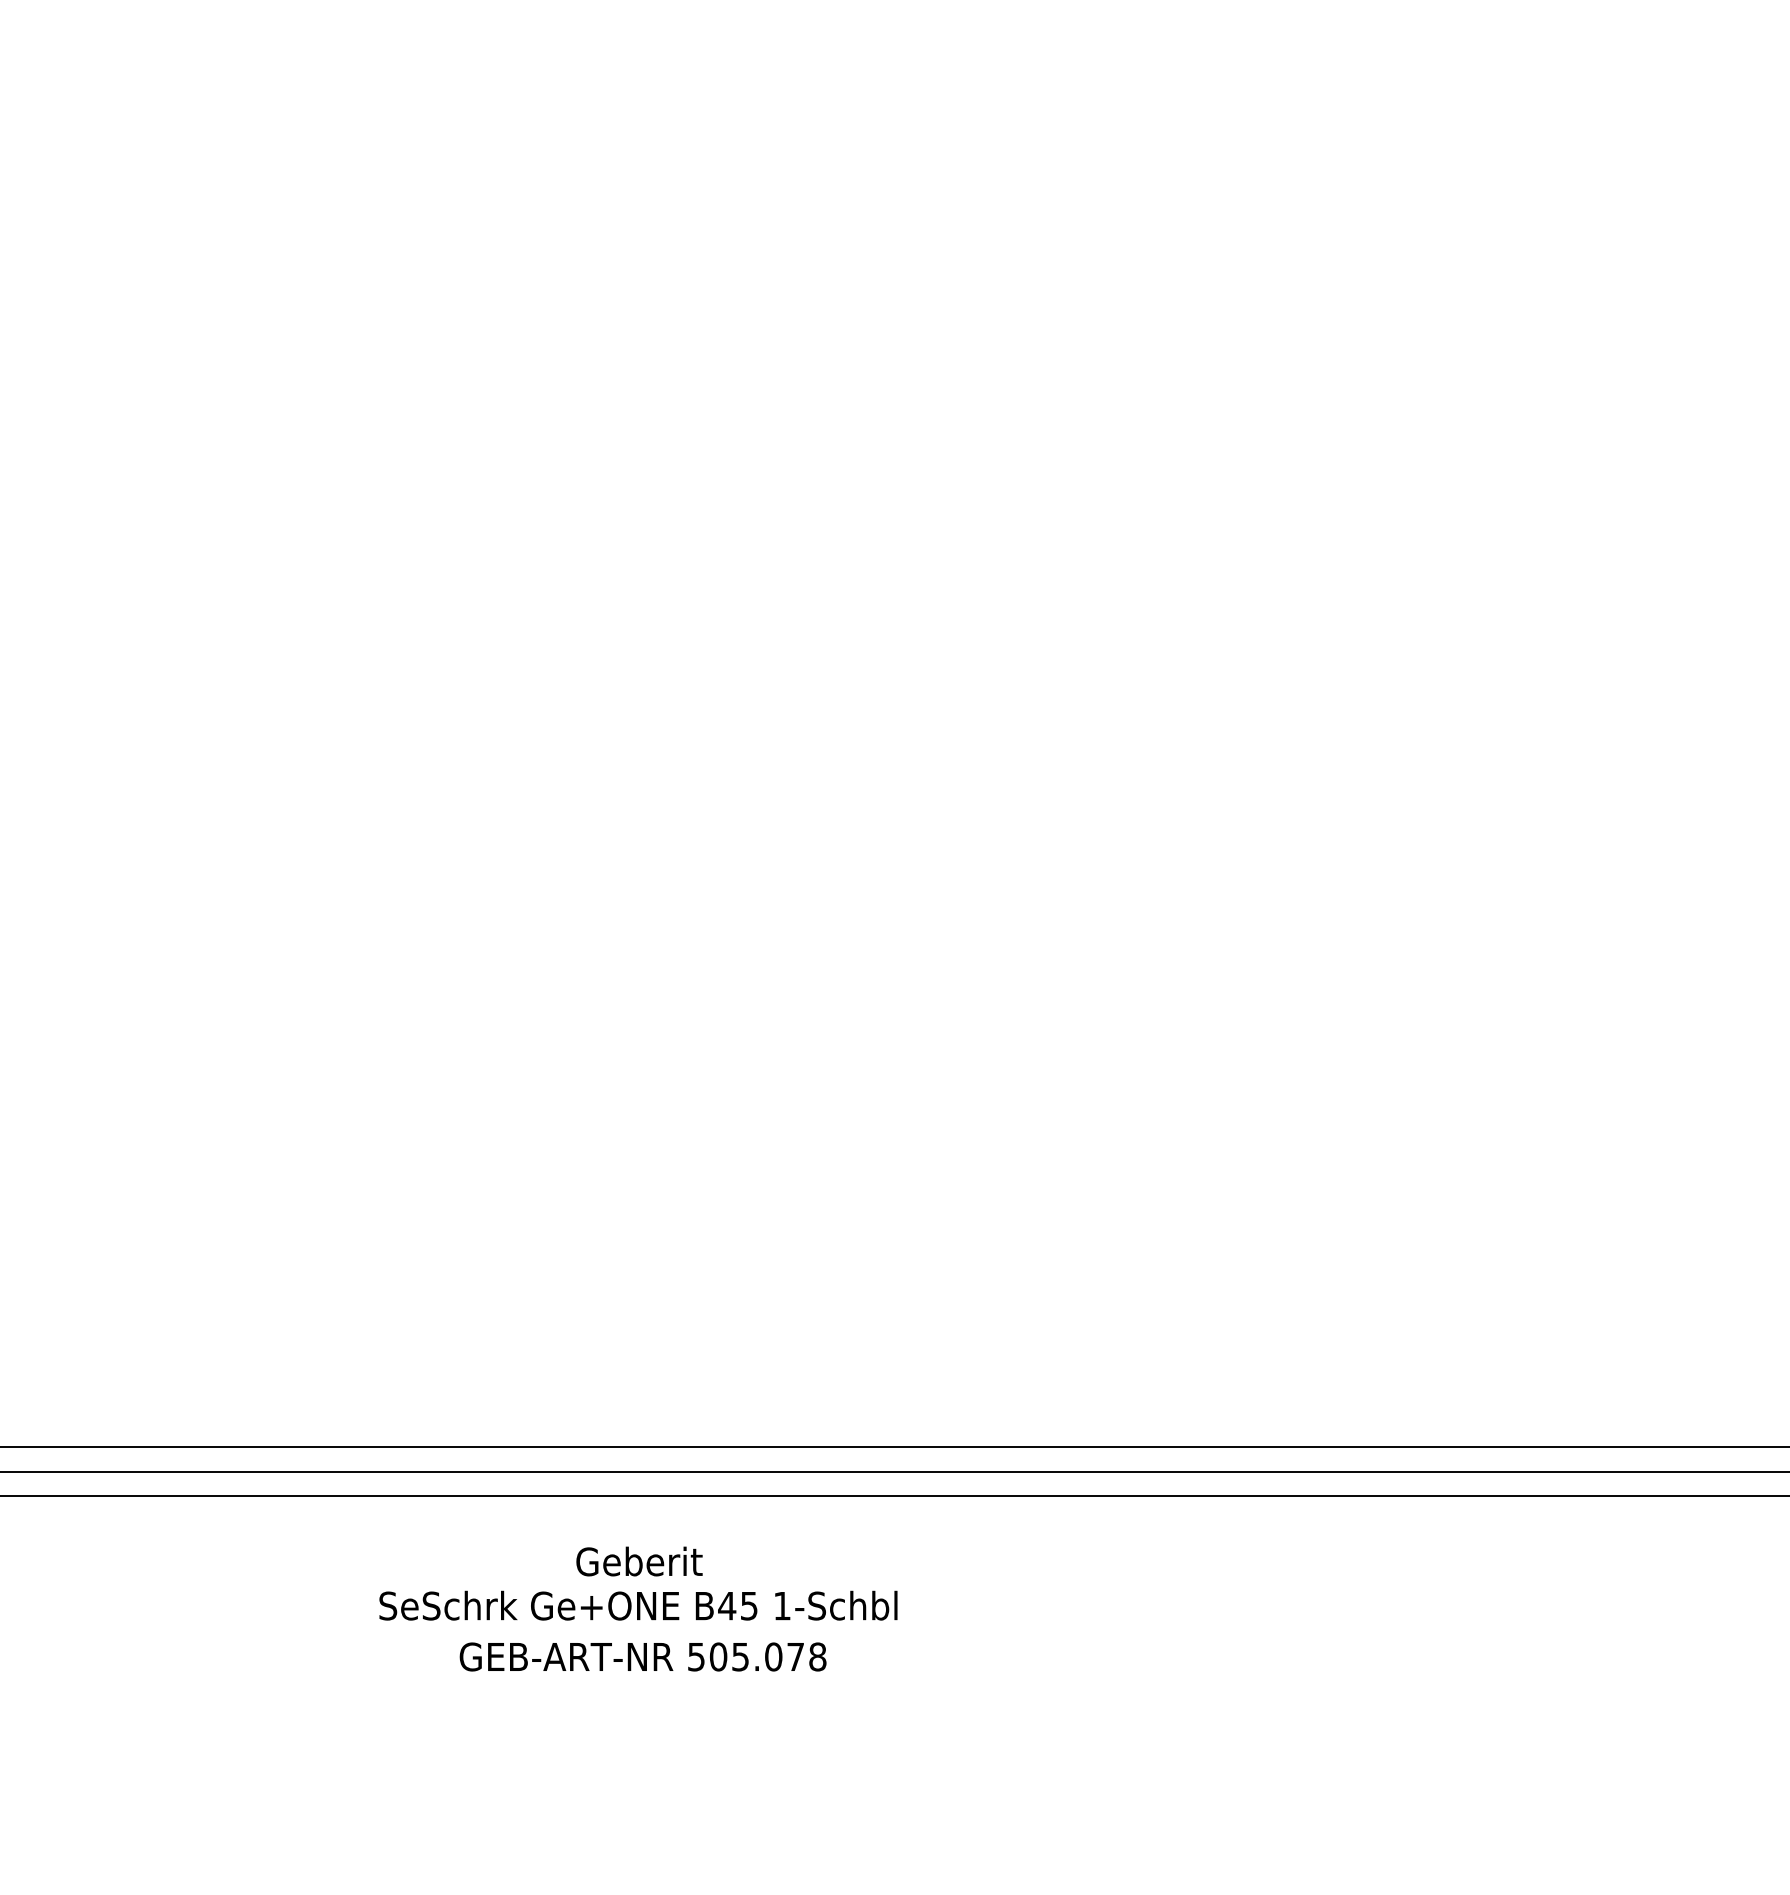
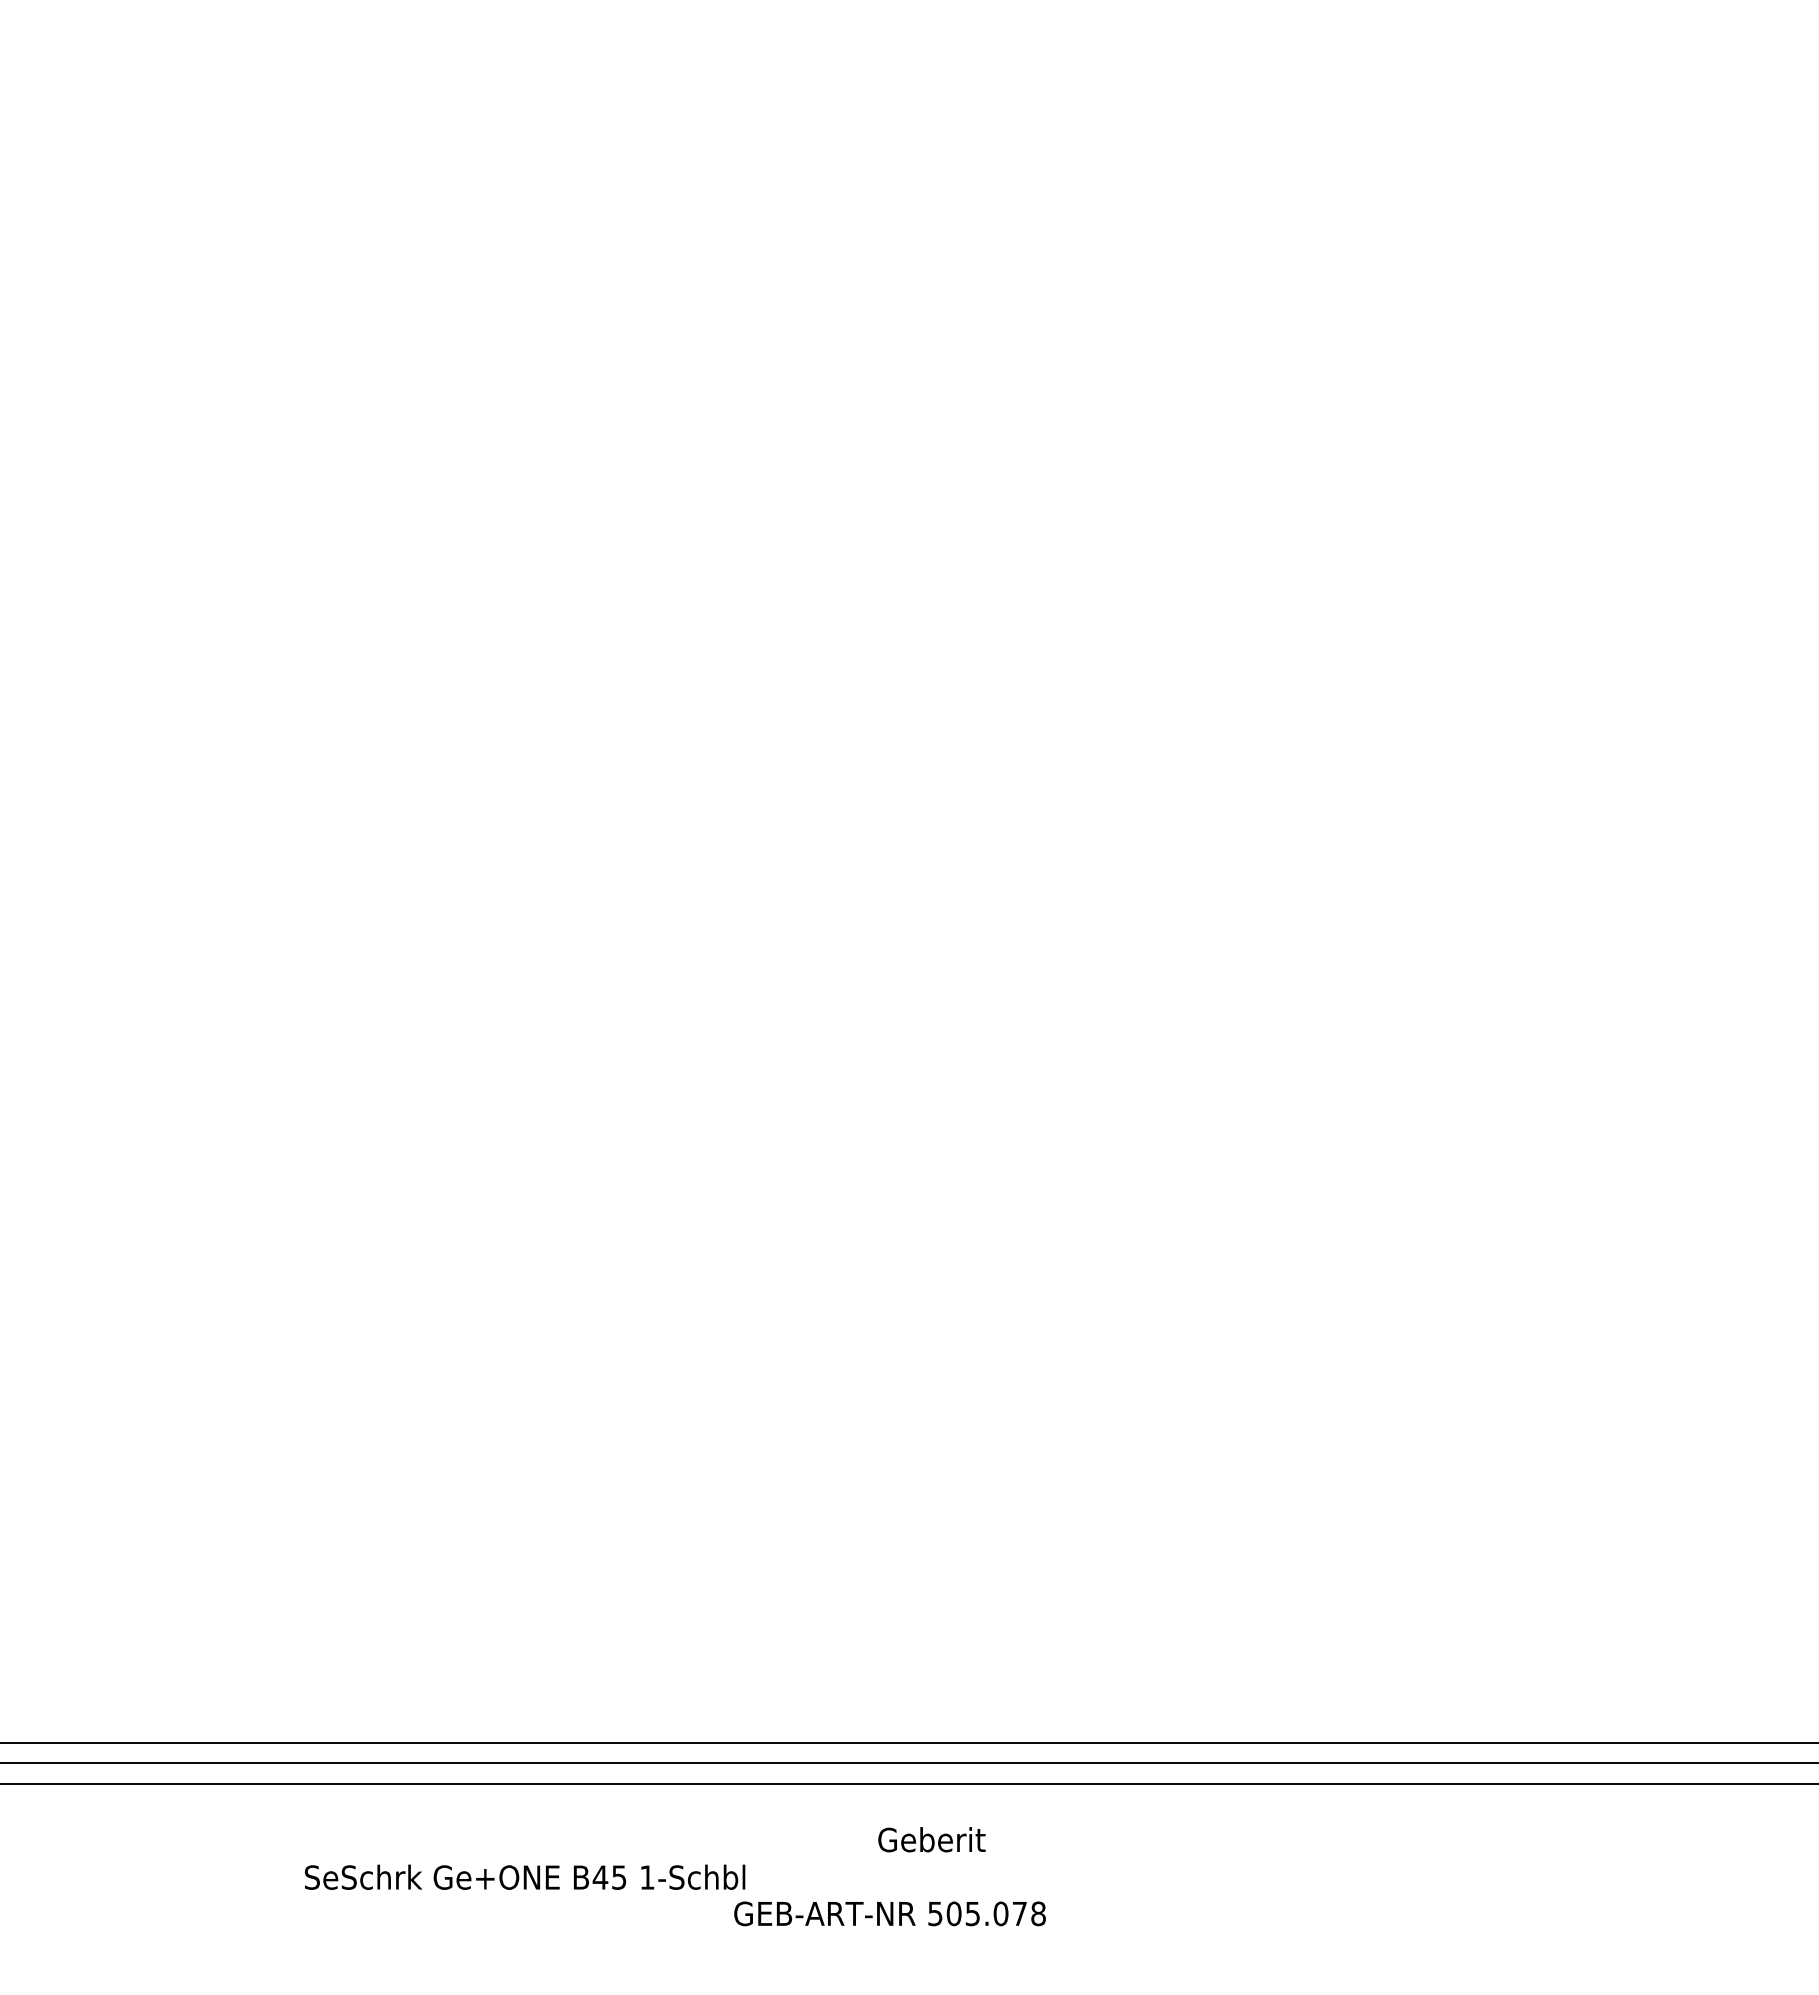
text: (638, 1561) -> (931, 1839), moved
text: (638, 1604) -> (525, 1876), moved
text: (642, 1656) -> (889, 1913), moved

